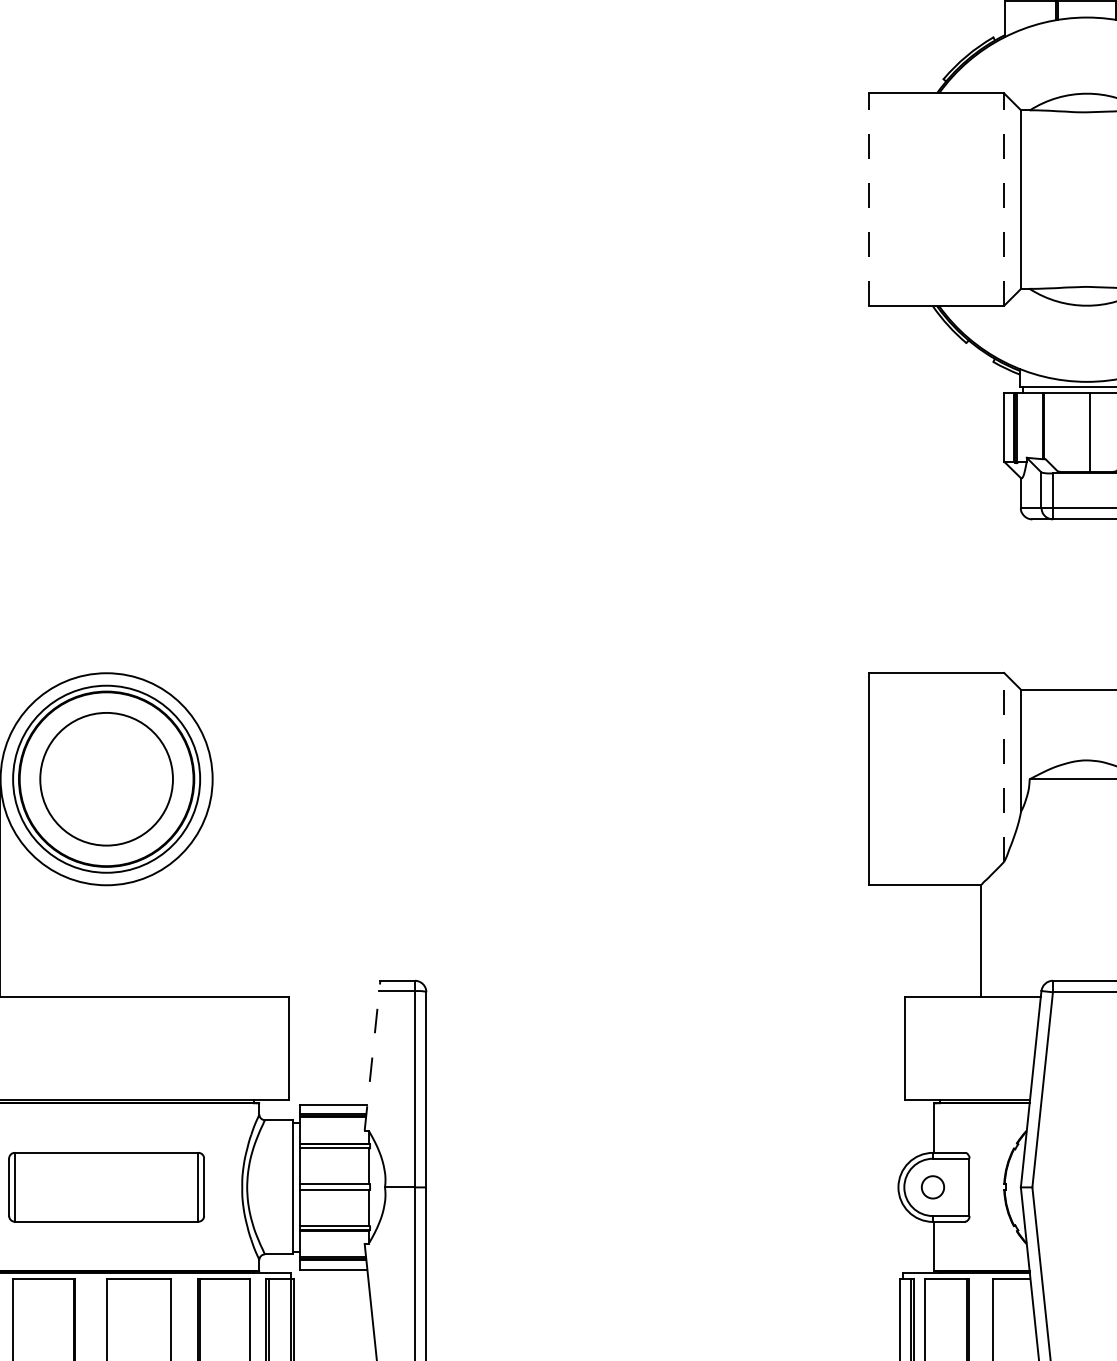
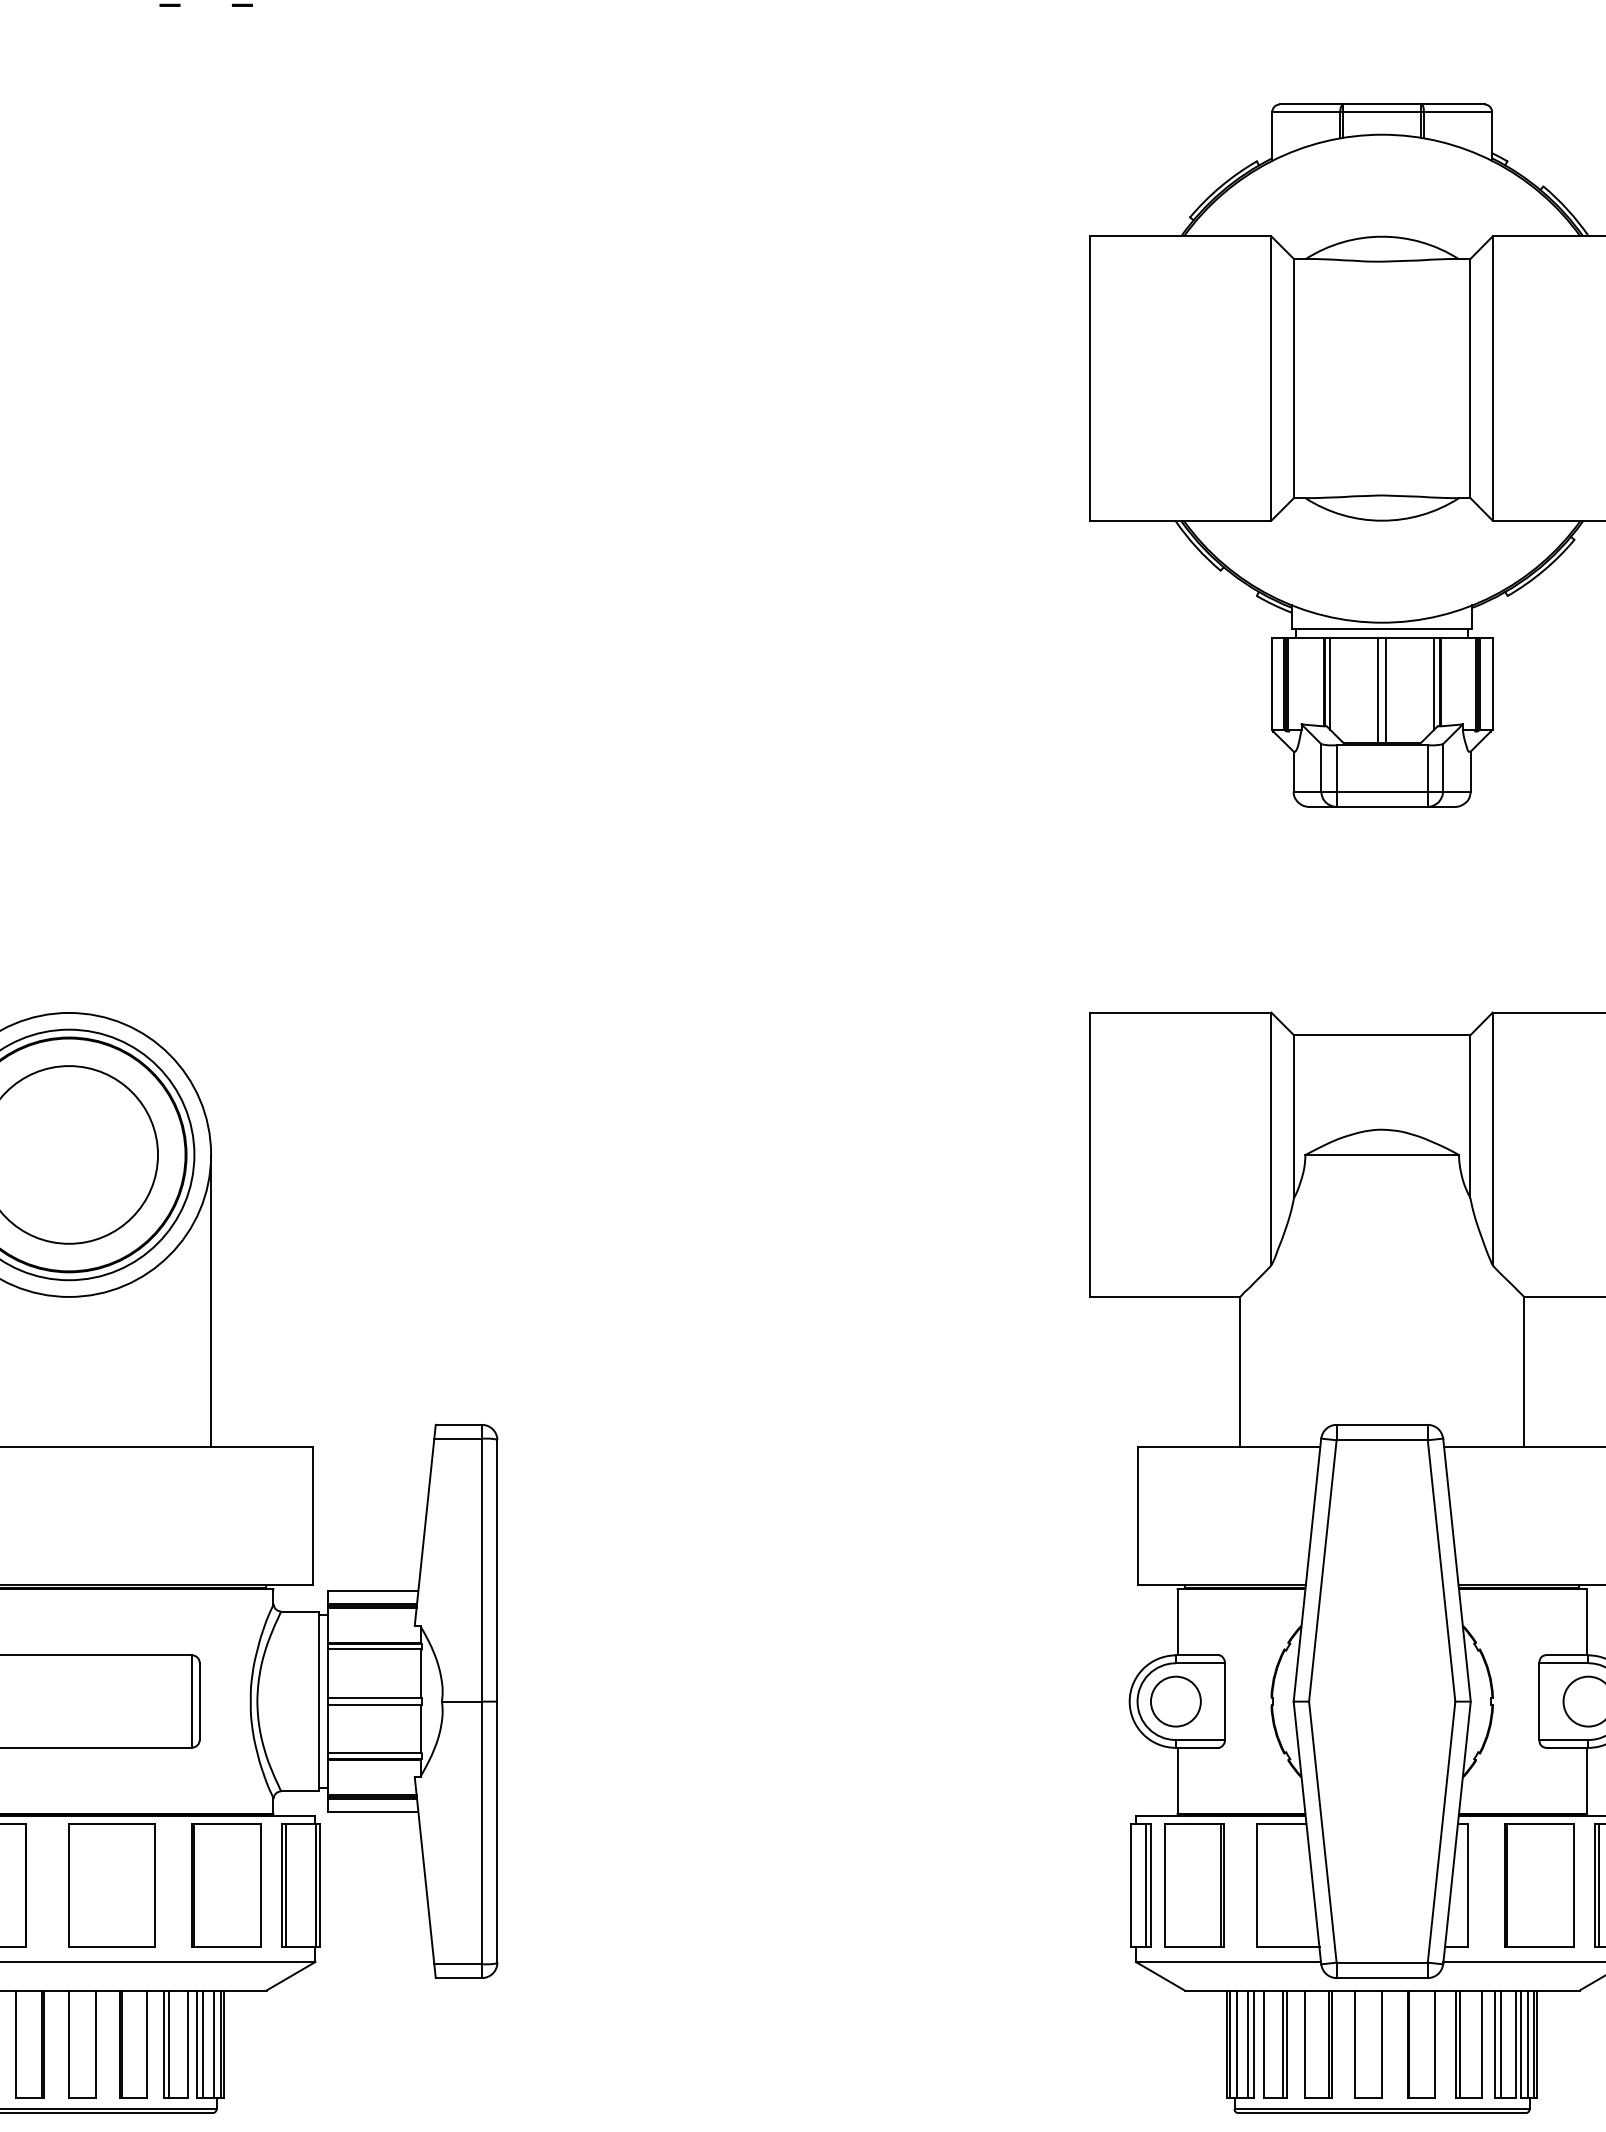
line: (869, 199) -> (1090, 378), dashed -> solid
line: (1004, 199) -> (1271, 378), dashed -> solid
line: (1048, 427) -> (1330, 683), added
line: (1084, 432) -> (1378, 690), added
line: (1004, 766) -> (1271, 1138), dashed -> solid
line: (212, 887) -> (211, 1300), added
line: (372, 1055) -> (425, 1525), dashed -> solid
circle: (932, 1187) -> (1175, 1701), size x1.67

